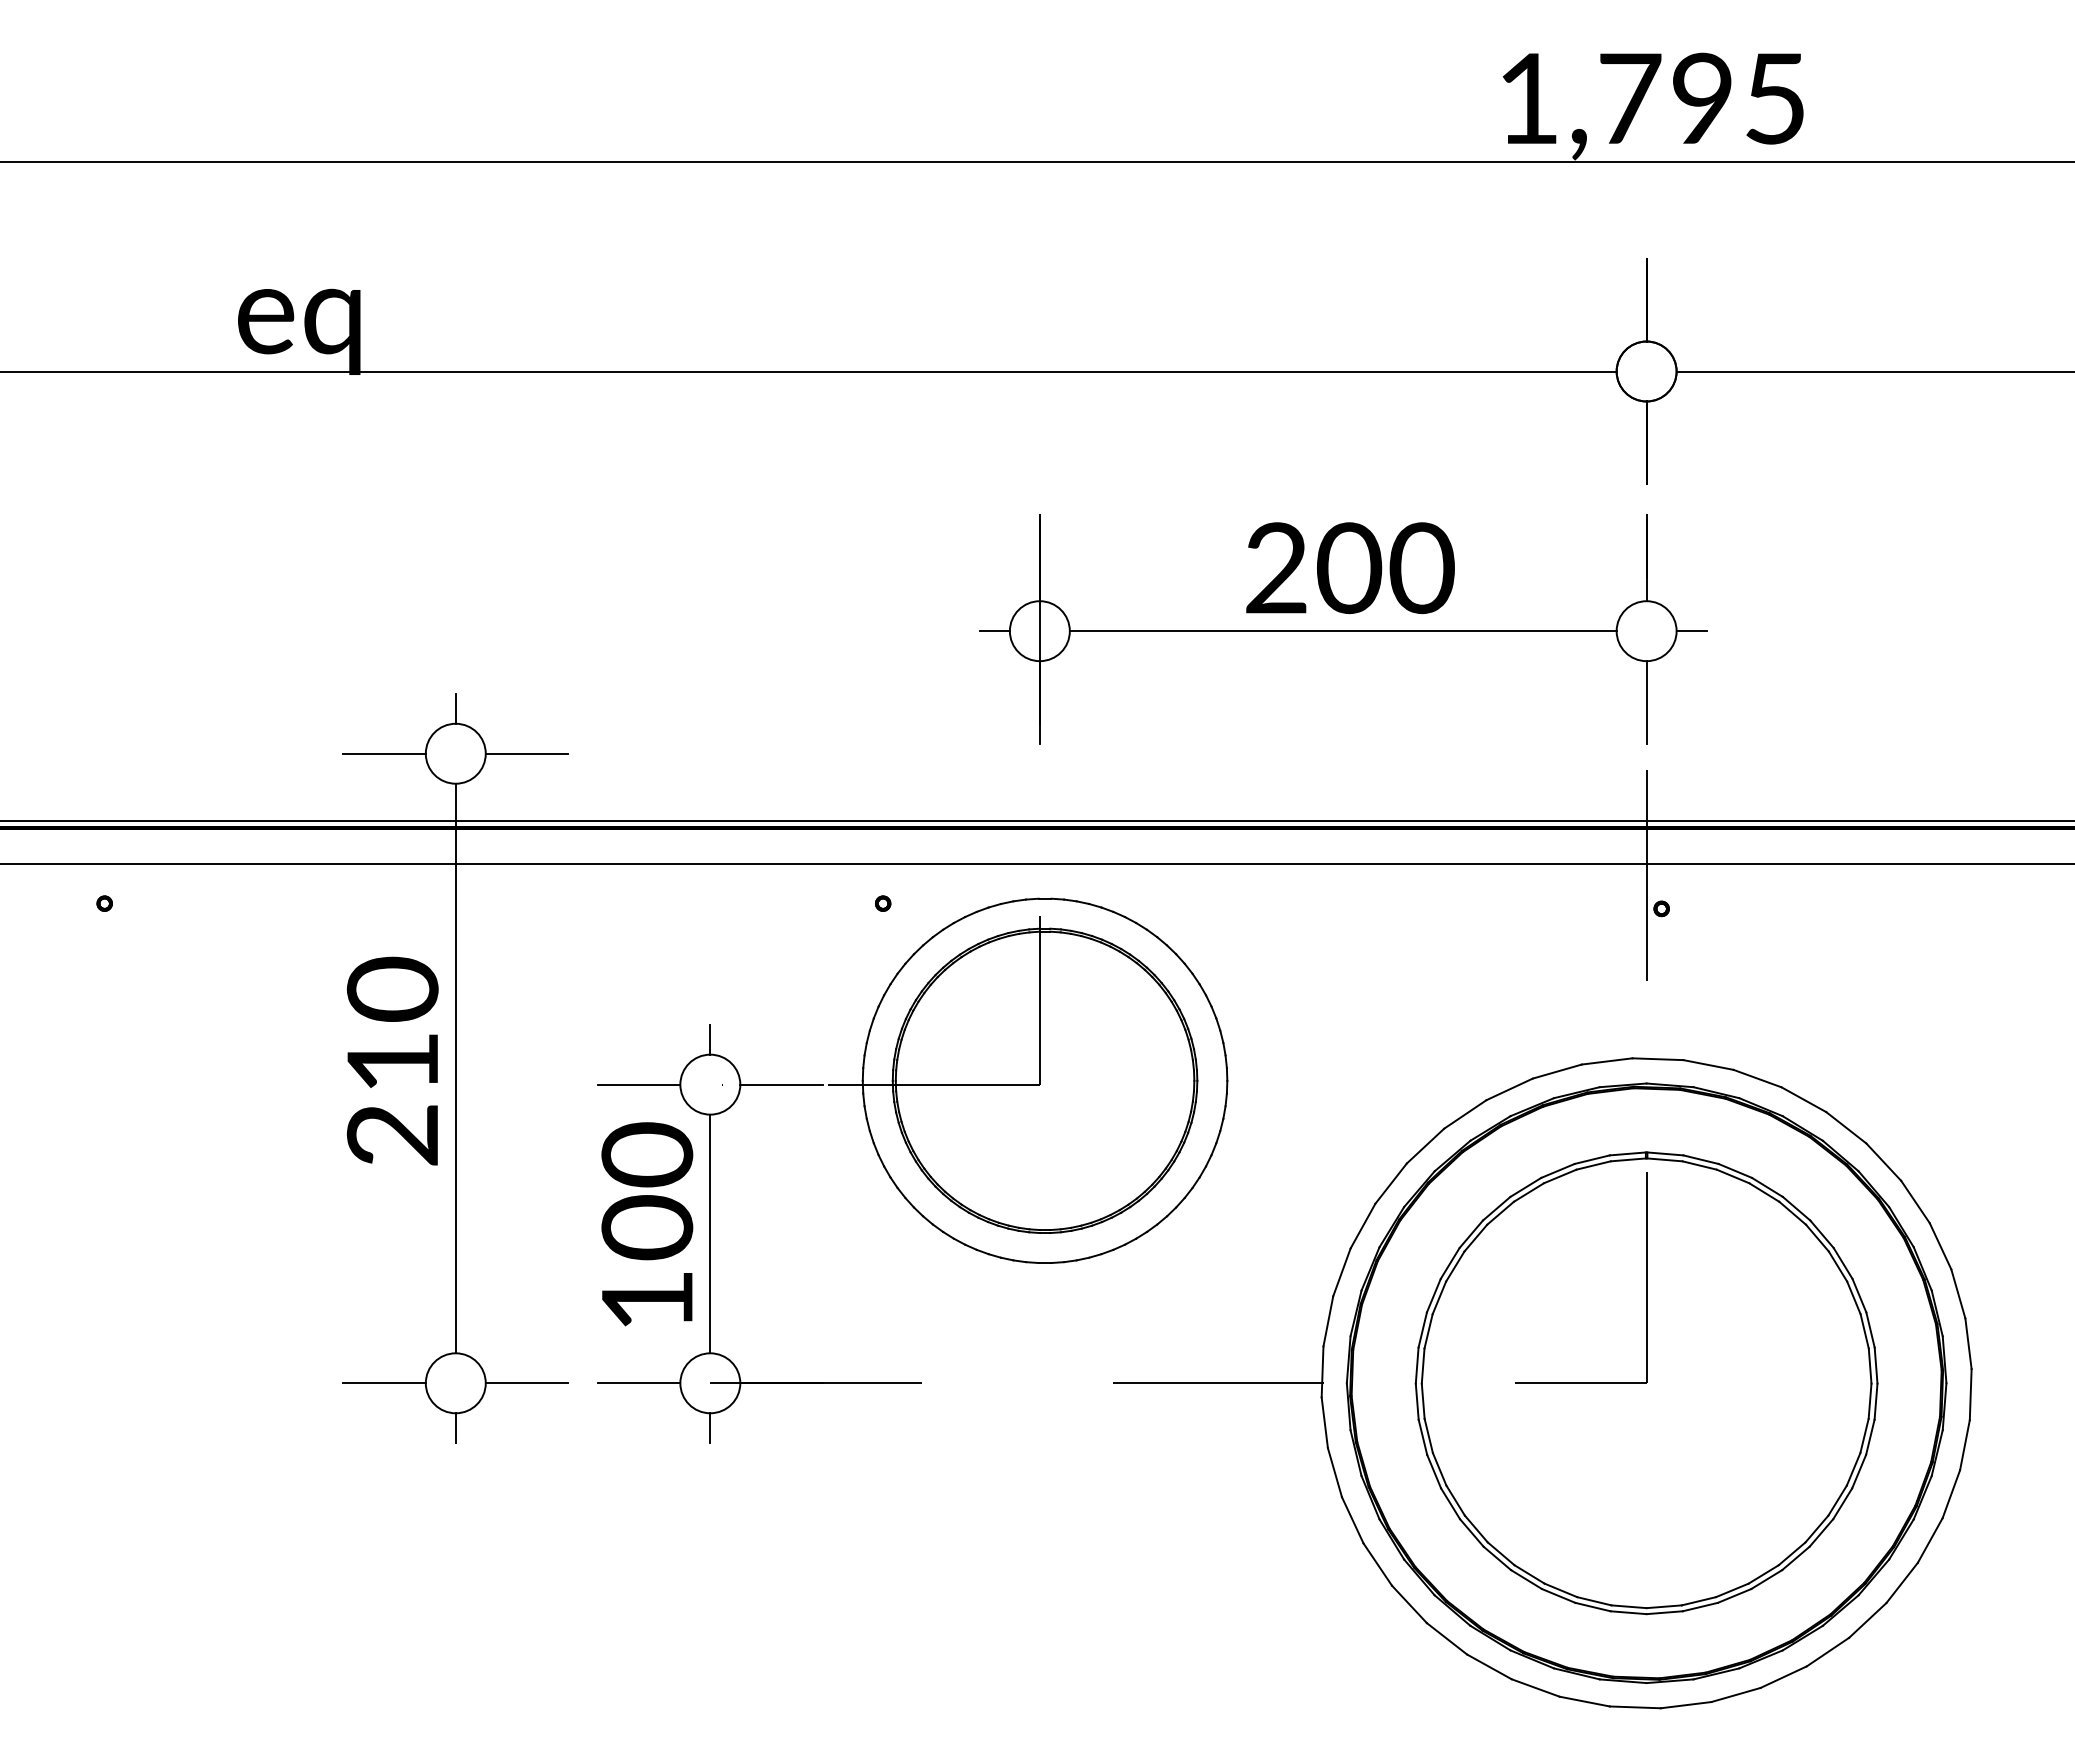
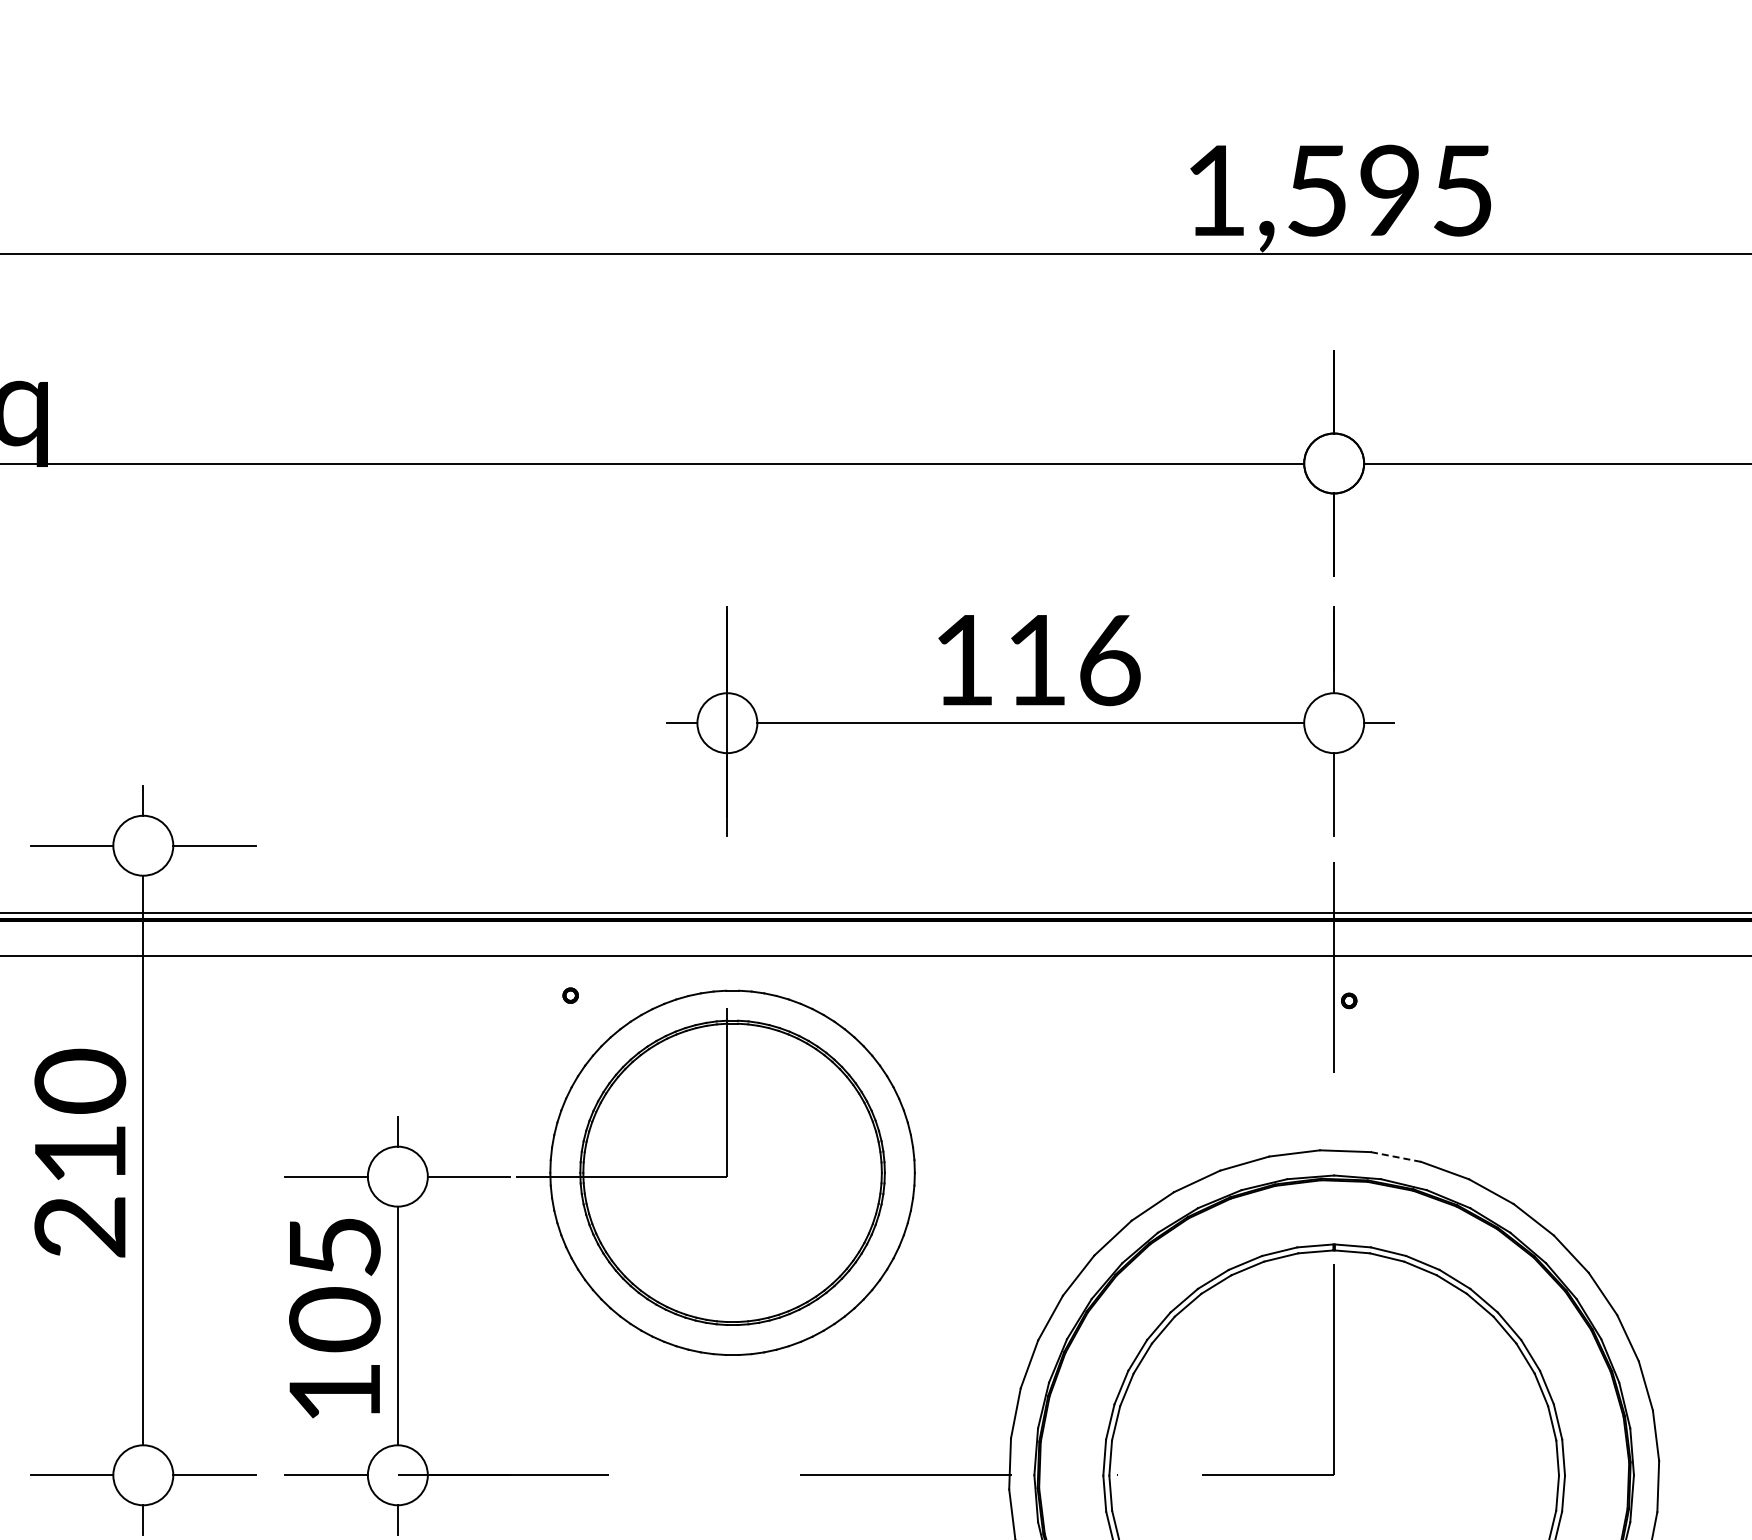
text: (1630, 98) -> (1318, 190), 1,795 -> 1,595
text: (1350, 568) -> (1038, 660), 200 -> 116
line: (1708, 1065) -> (1396, 1157), solid -> dashed
text: (647, 1154) -> (335, 1246), 100 -> 105

